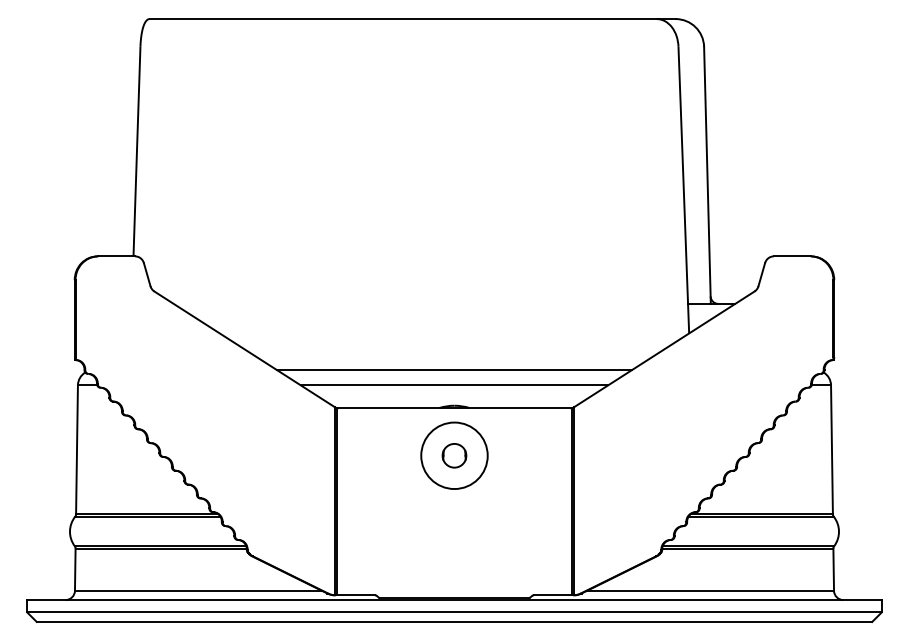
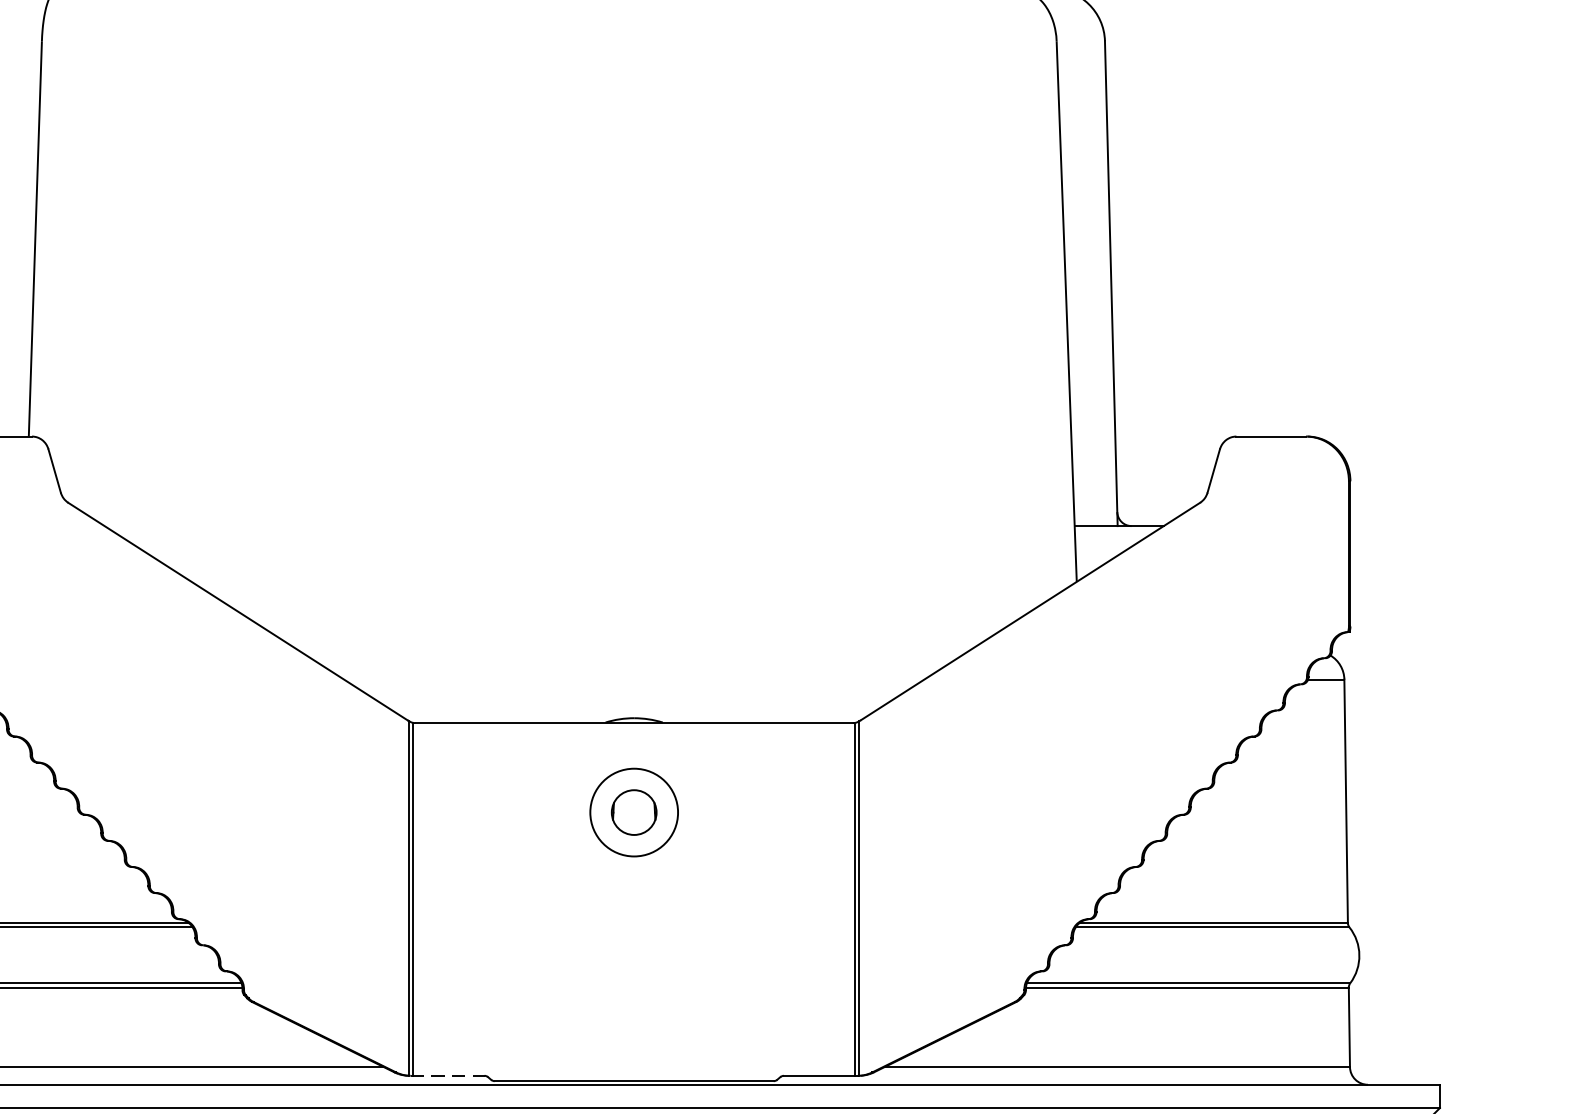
line: (454, 370) -> (634, 651), removed
line: (454, 385) -> (634, 680), removed
circle: (454, 455) -> (634, 812), size x0.7
line: (355, 595) -> (447, 1076), solid -> dashed

